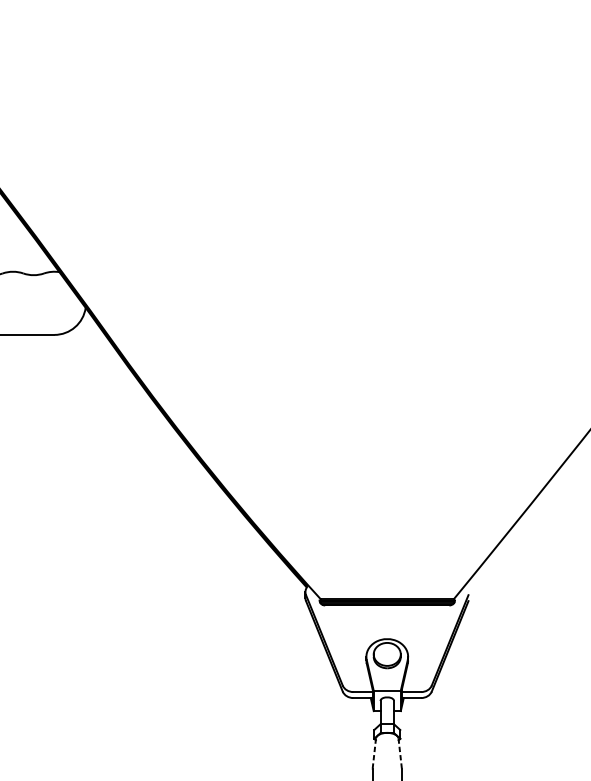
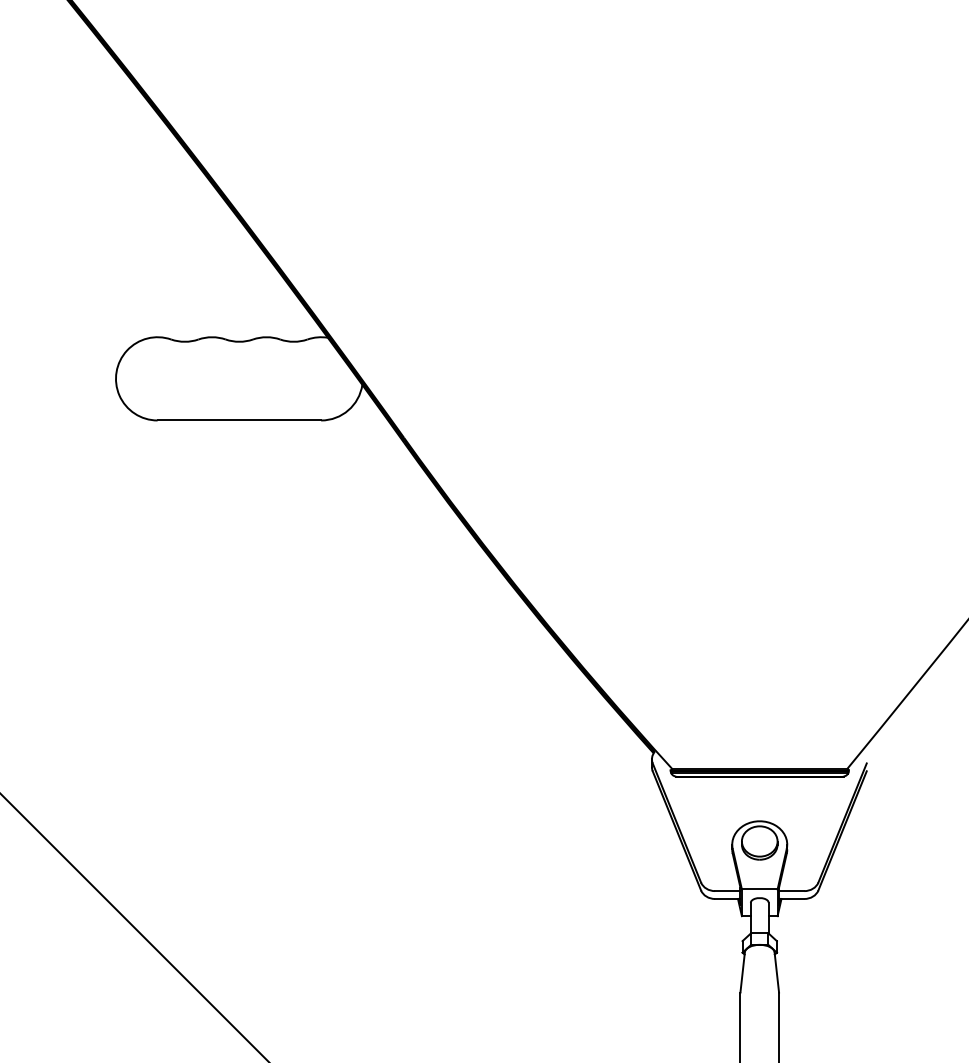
line: (374, 753) -> (742, 972), dashed -> solid
line: (399, 753) -> (776, 972), dashed -> solid

